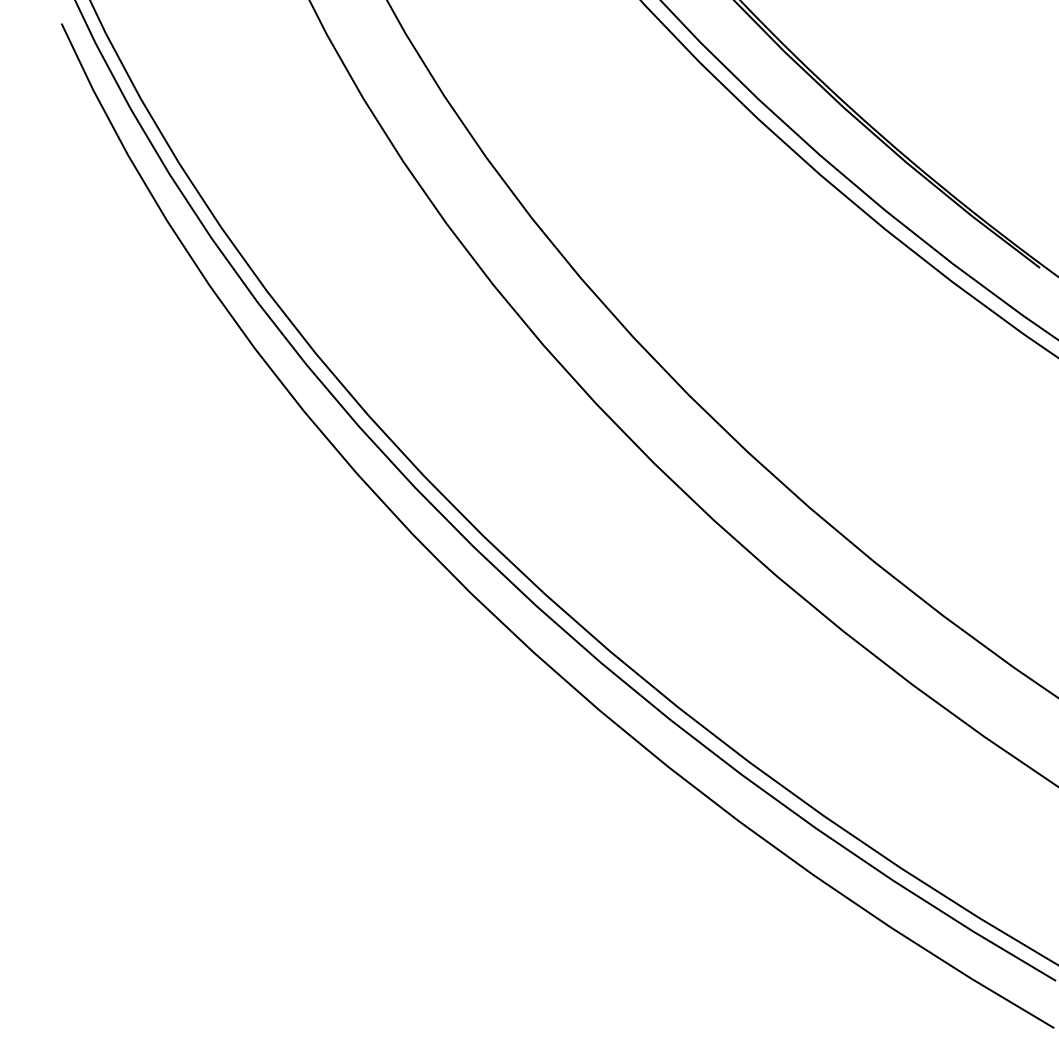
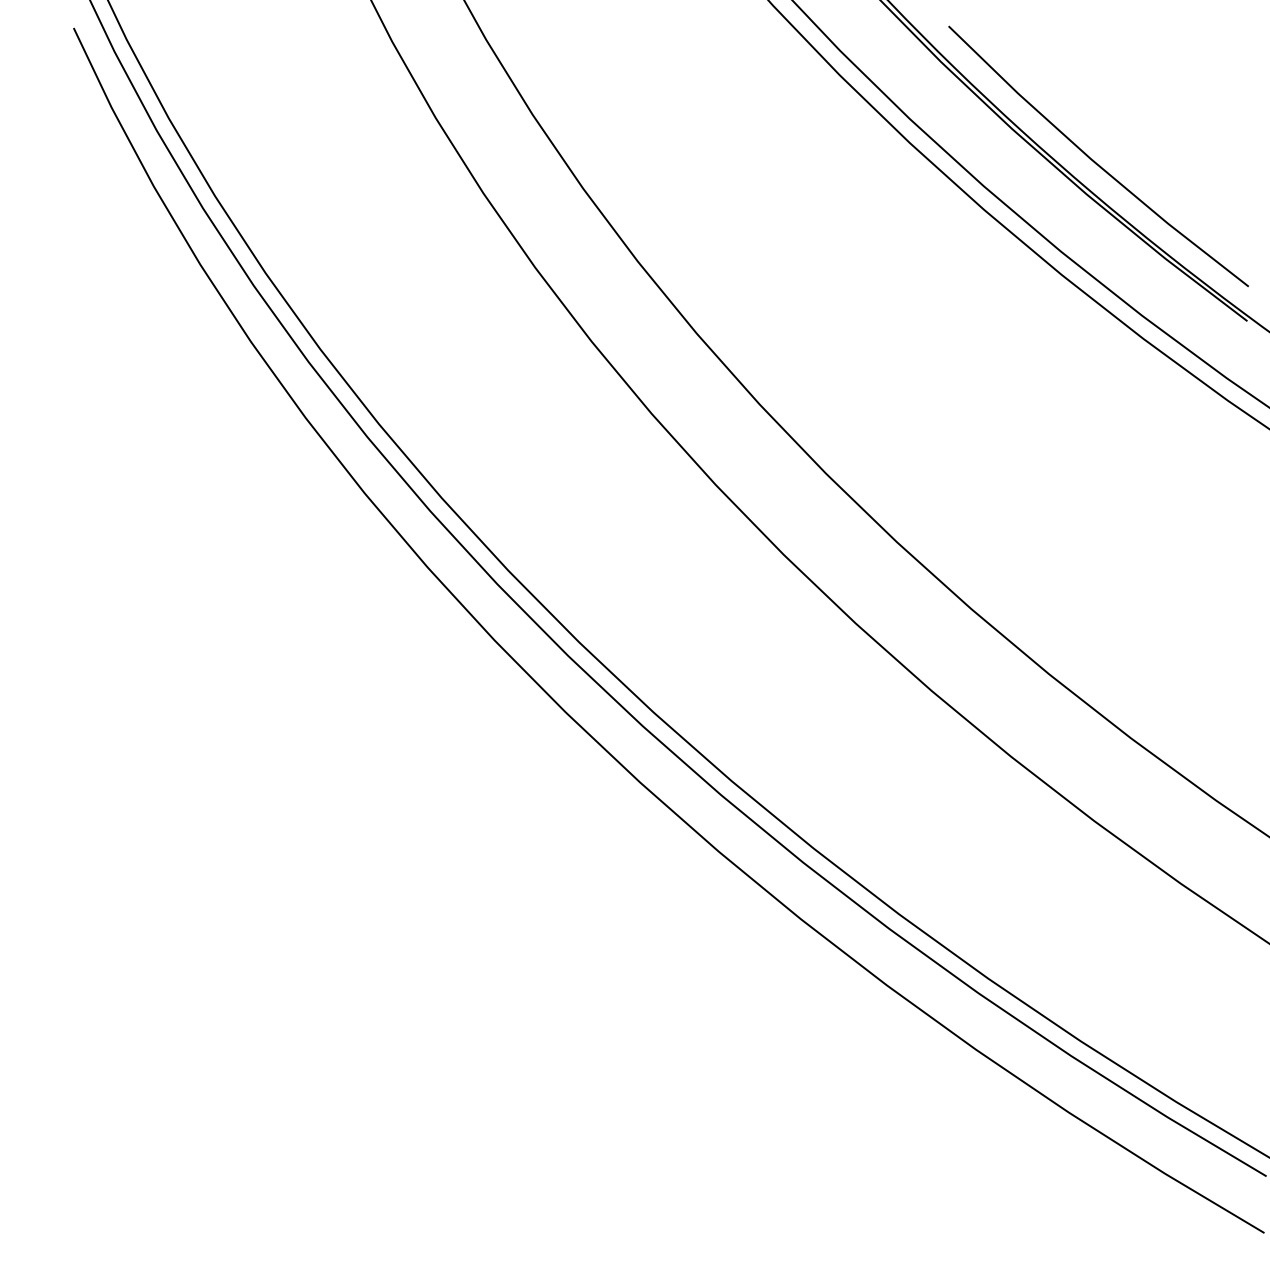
line: (912, 133) -> (1094, 159), added

